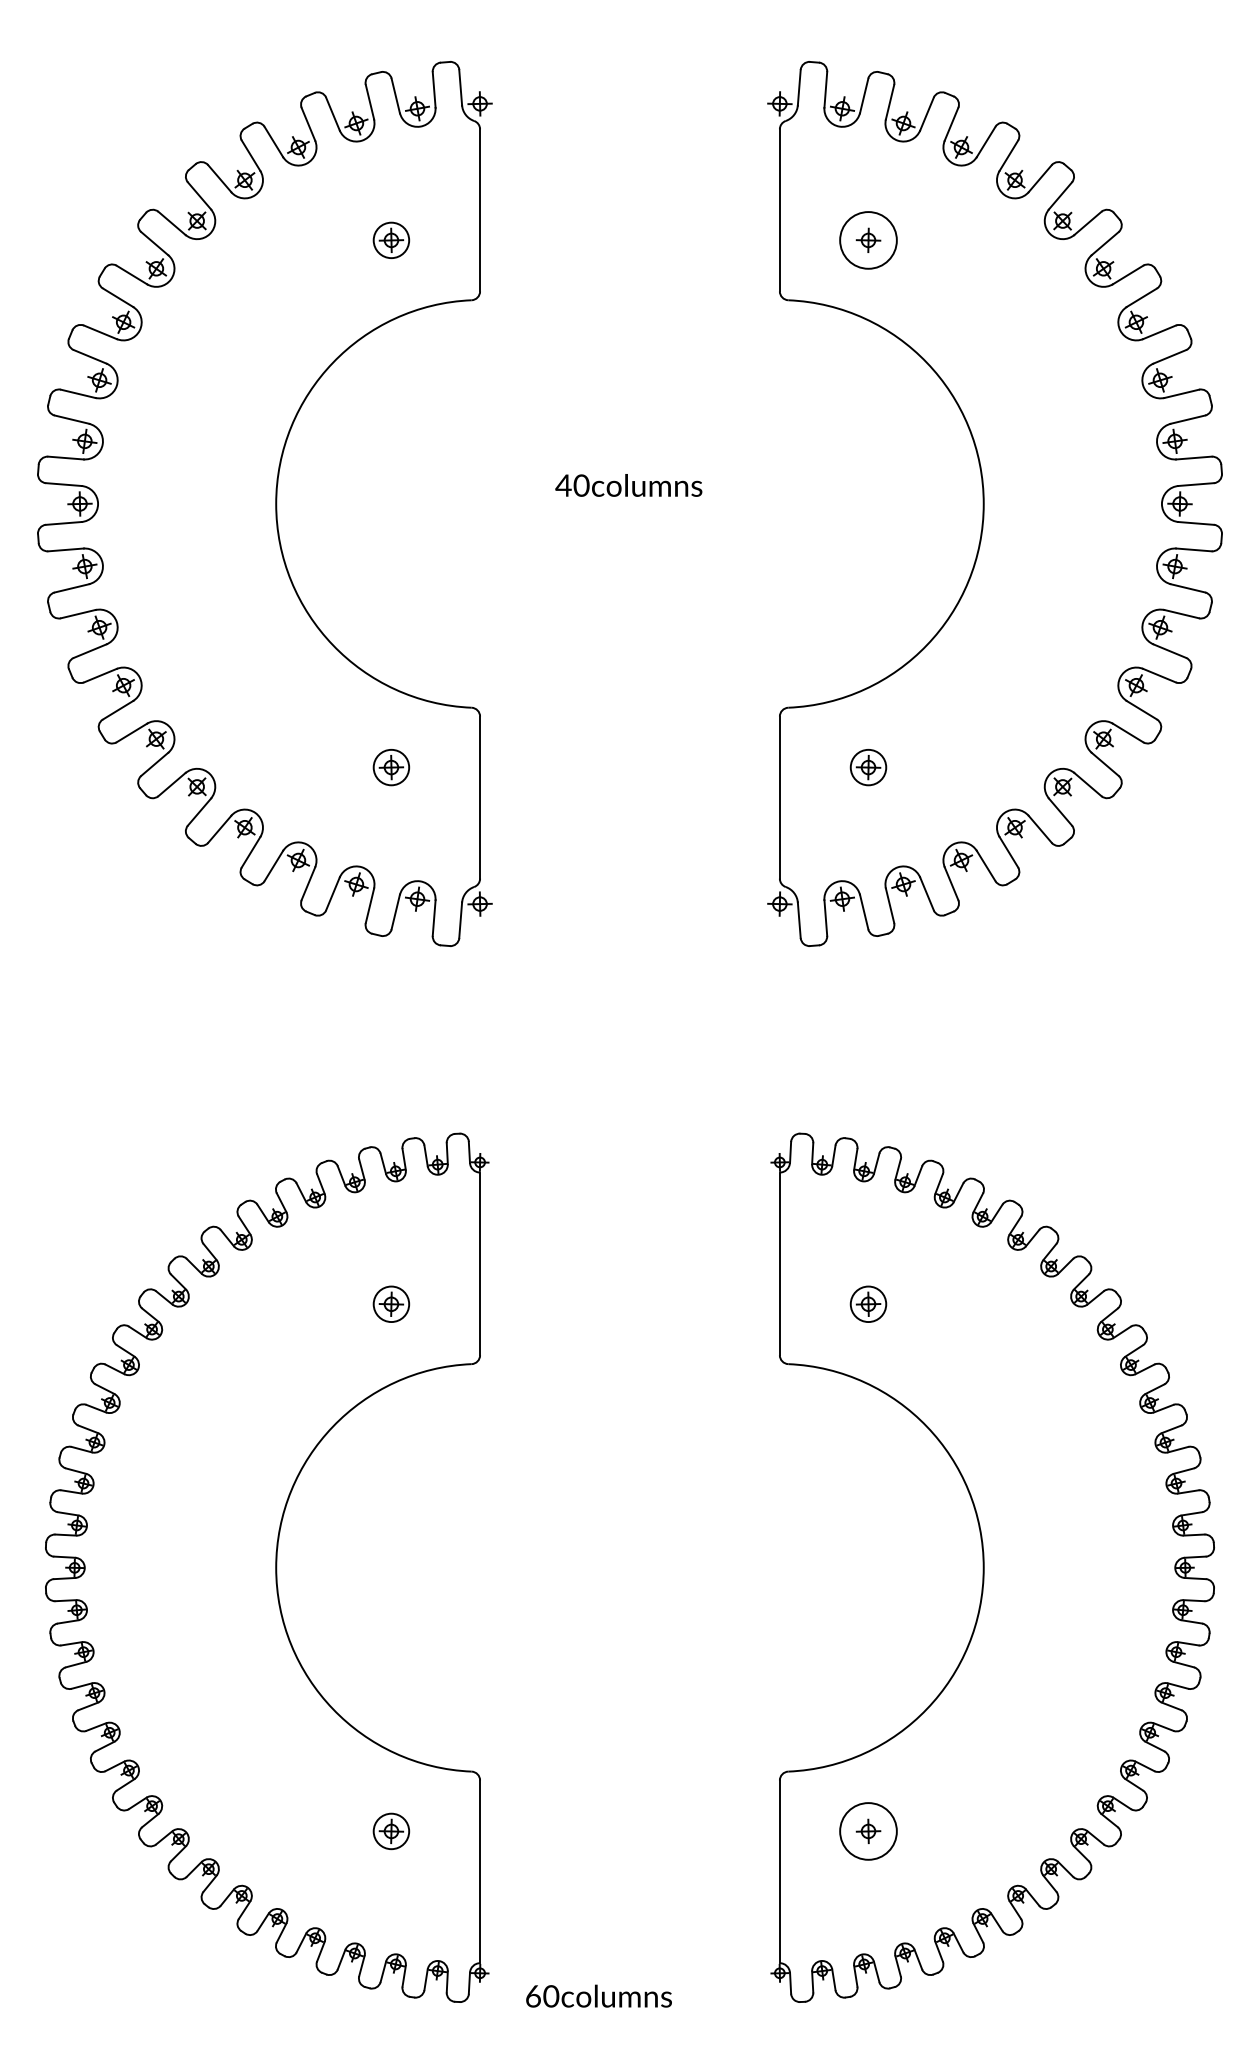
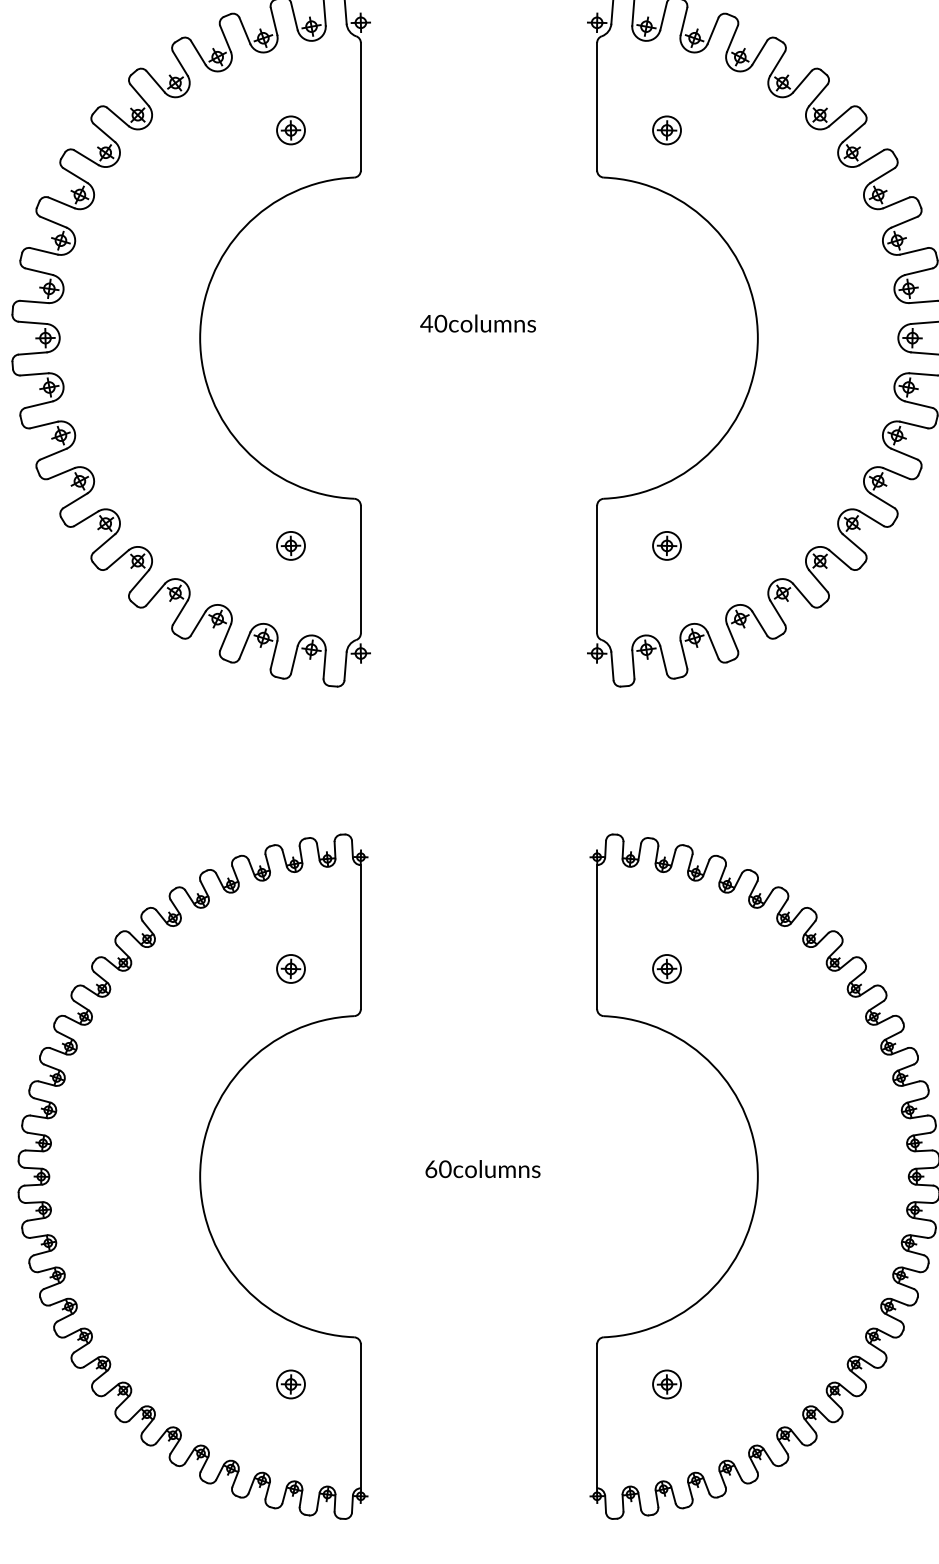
circle: (868, 240) -> (667, 130), size x0.62
circle: (868, 1831) -> (667, 1384), size x0.62
text: (598, 1995) -> (482, 1168), moved

